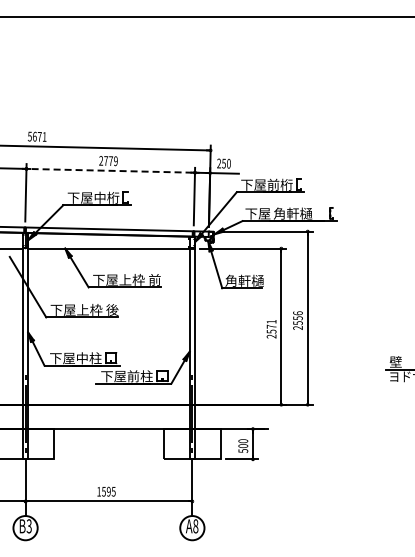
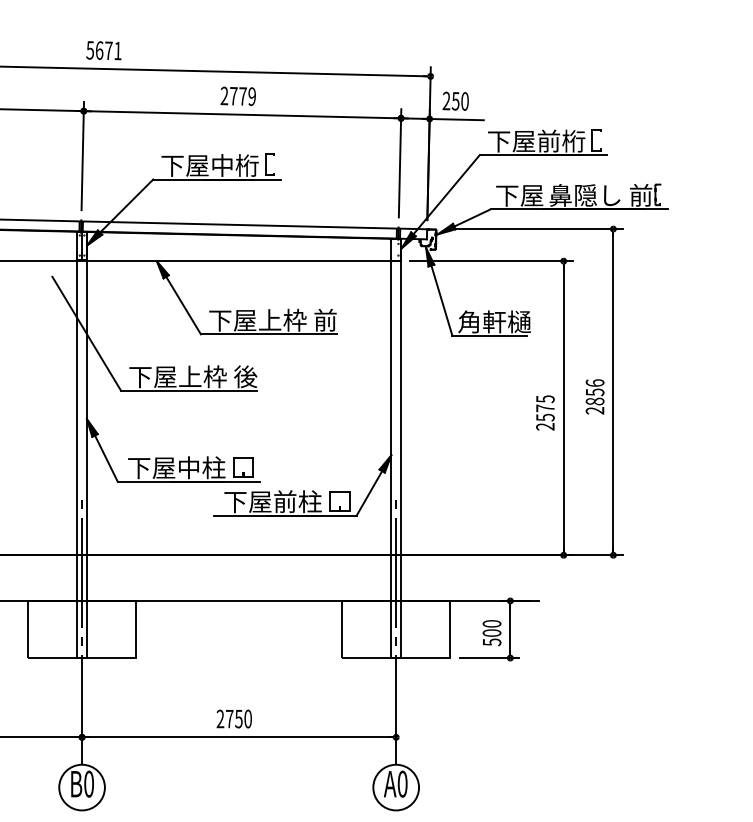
line: (110, 170) -> (241, 114), dashed -> solid
text: (300, 213) -> (599, 195), 角軒樋 -> 鼻隠し 前
text: (271, 321) -> (545, 398), 2571 -> 2575
text: (297, 323) -> (594, 402), 2556 -> 2856
text: (106, 491) -> (234, 718), 1595 -> 2750
text: (28, 526) -> (87, 784), B3 -> B0
text: (195, 526) -> (402, 784), A8 -> A0

